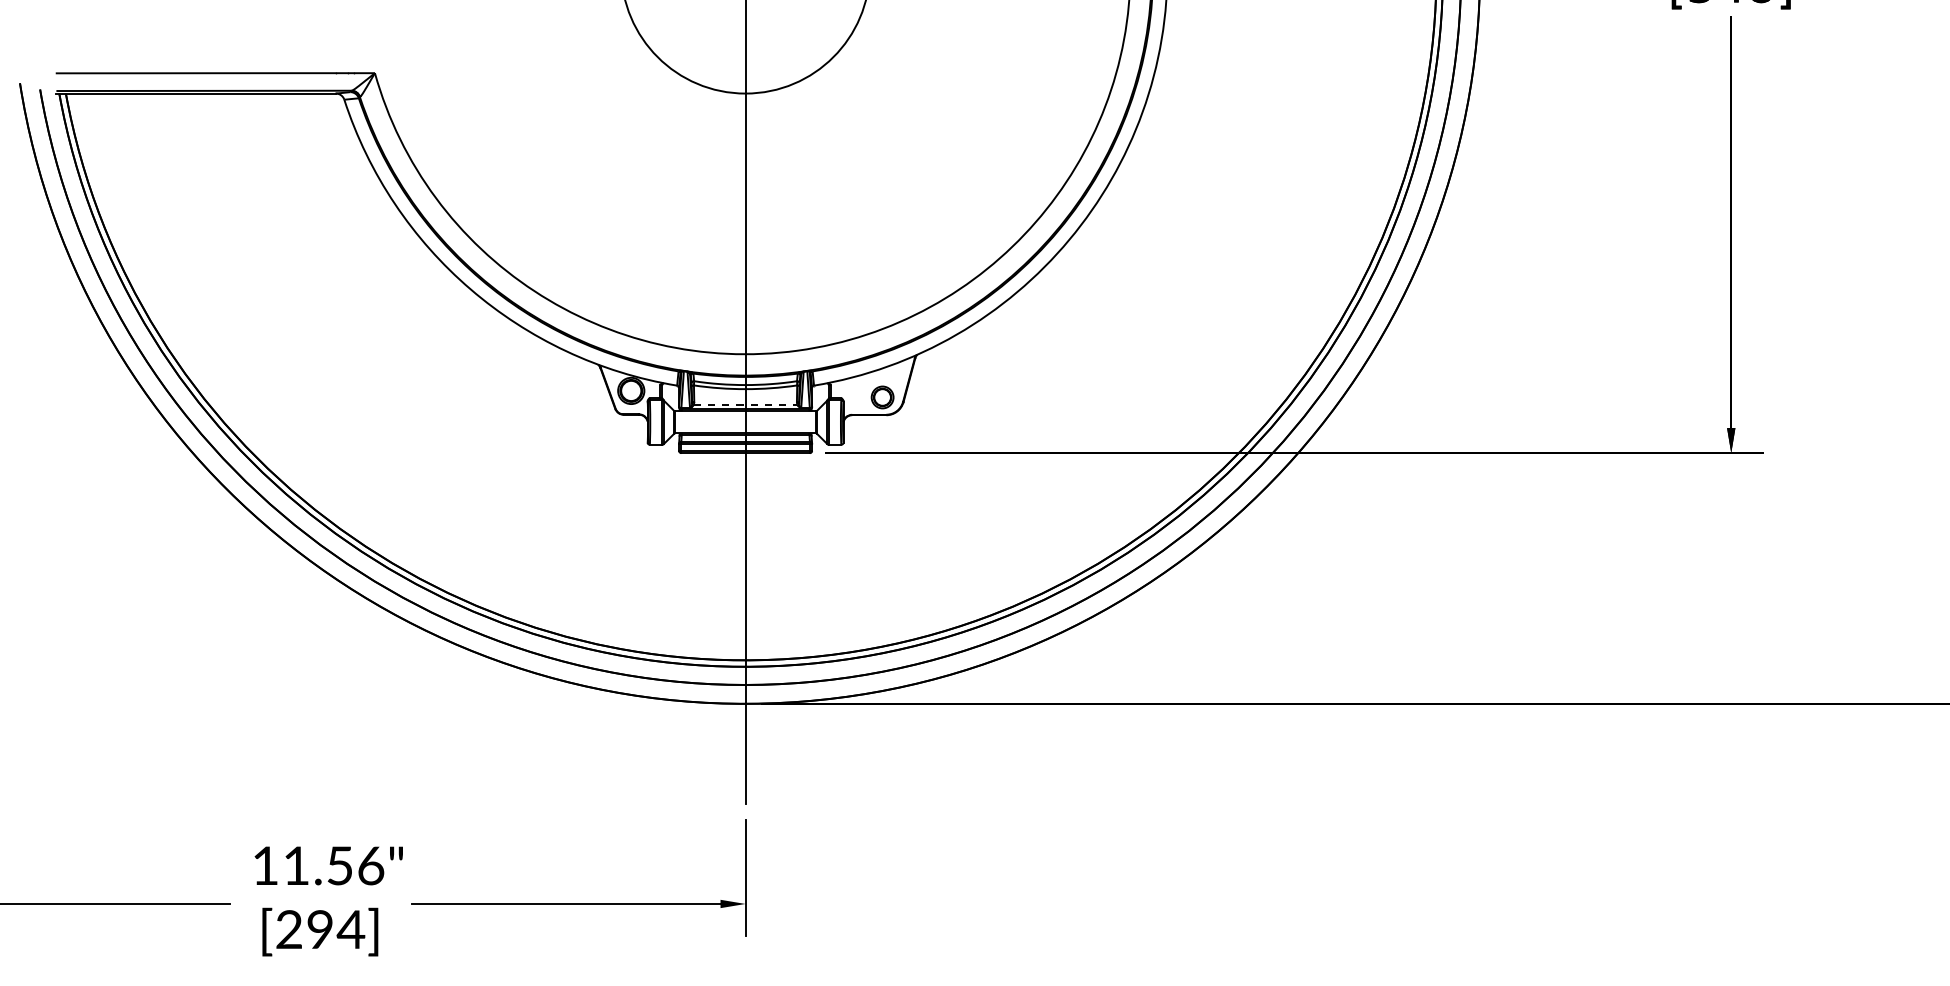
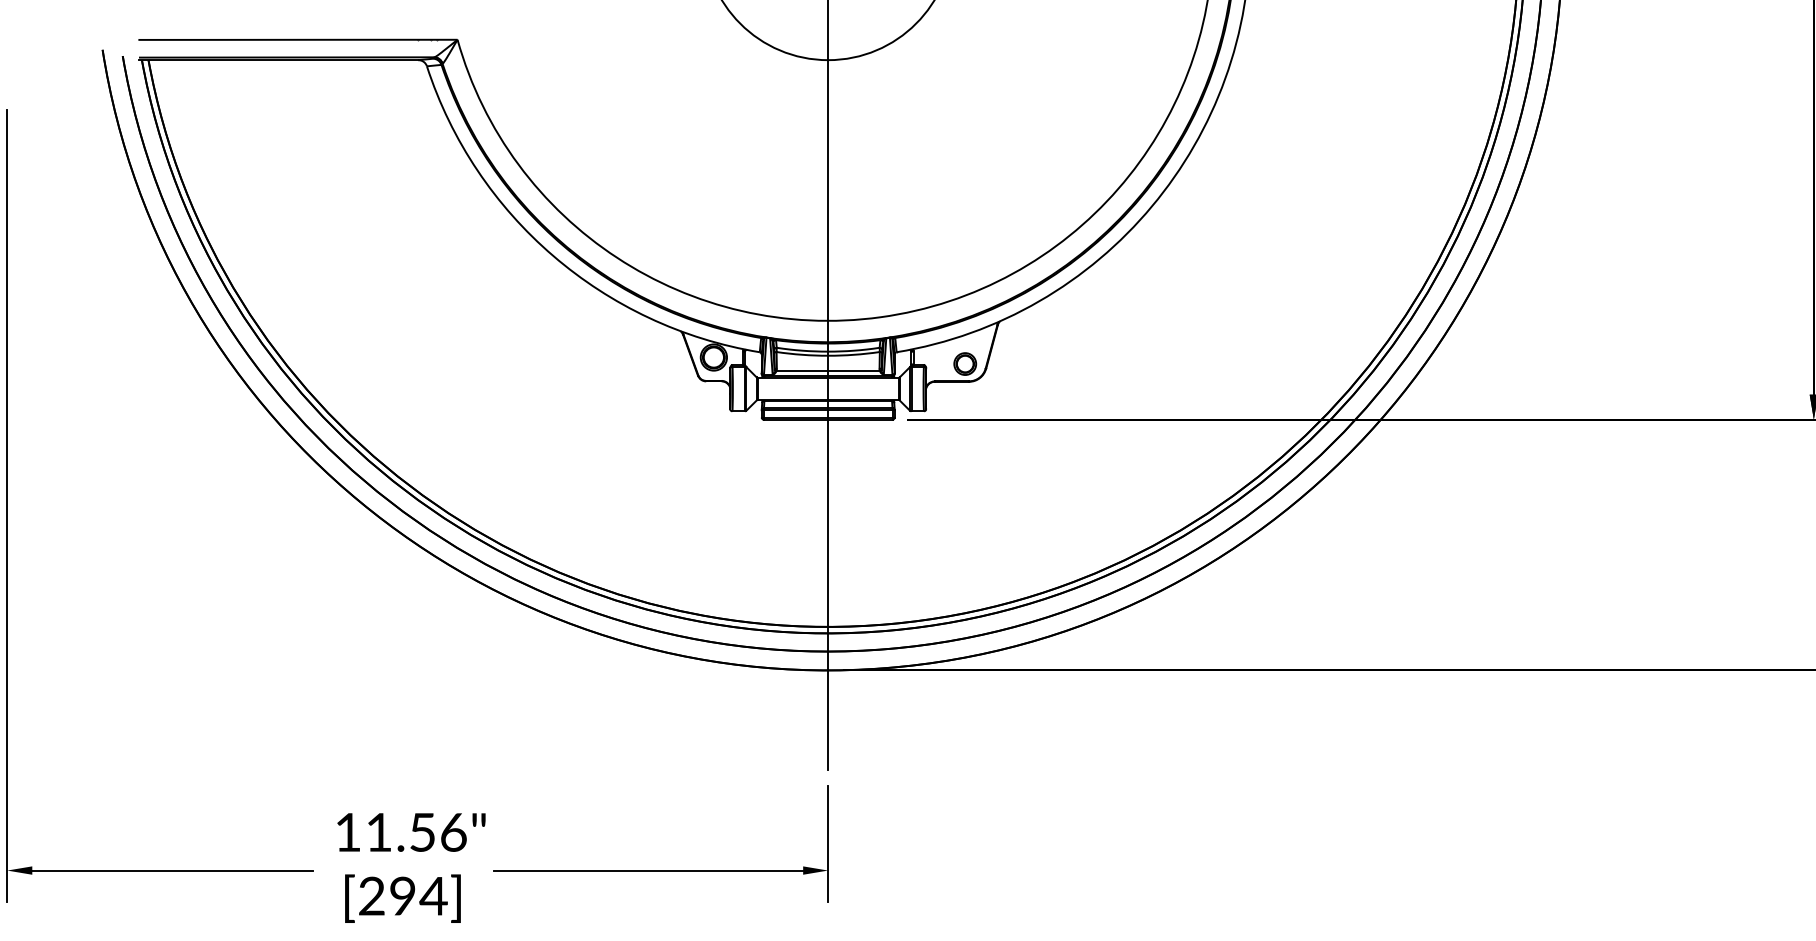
line: (745, 404) -> (828, 371), dashed -> solid

